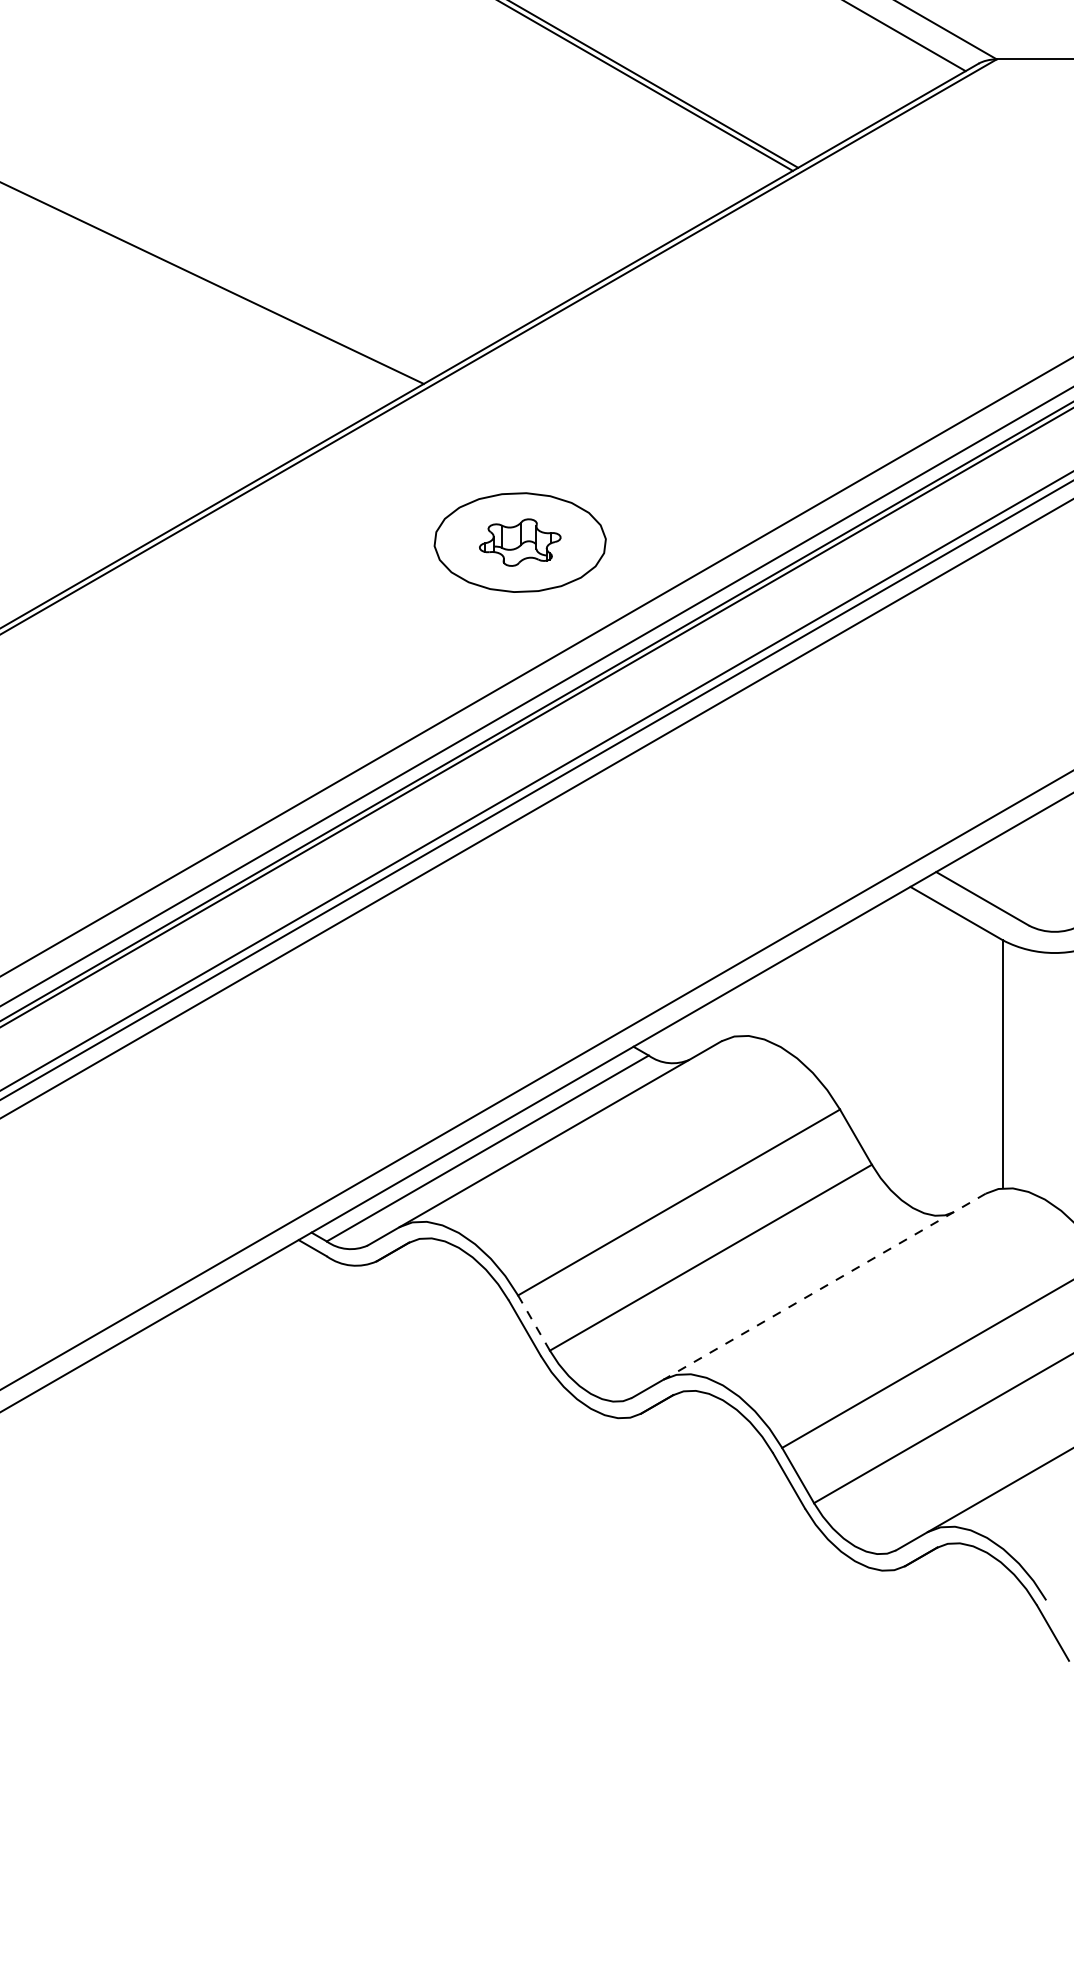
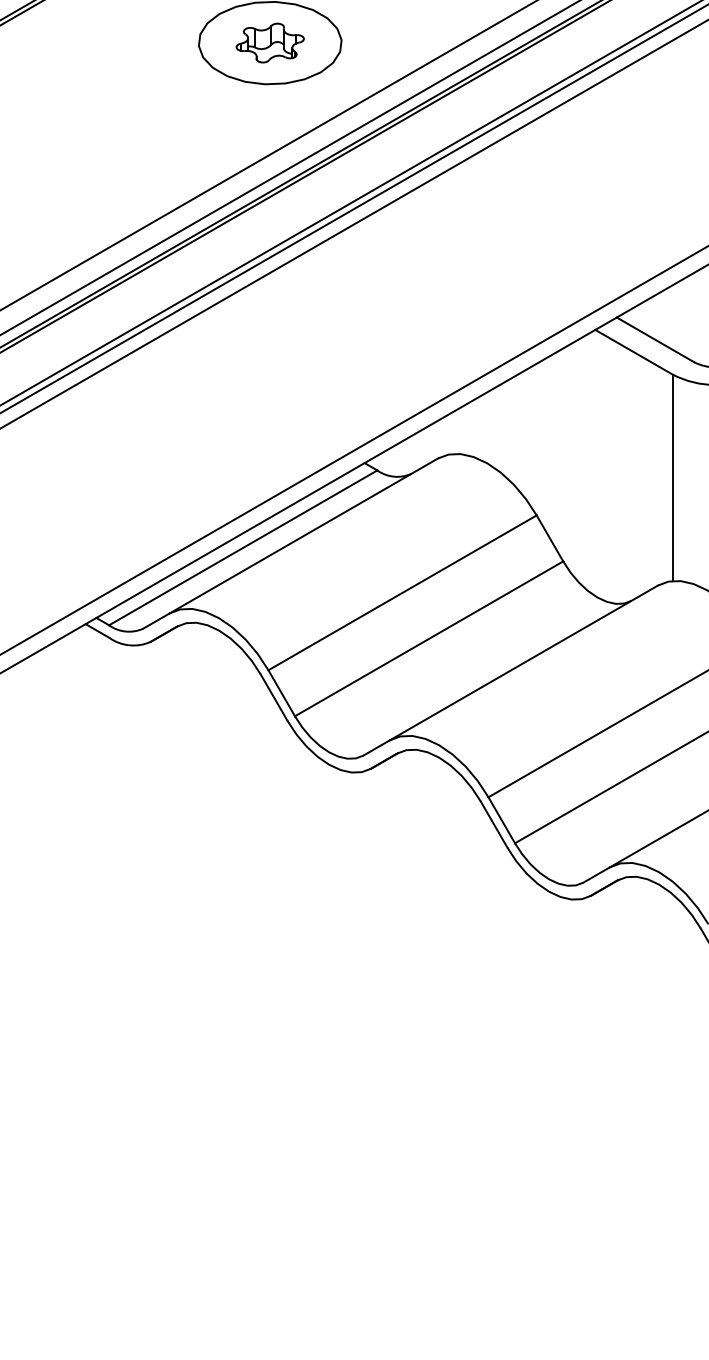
line: (824, 1286) -> (523, 662), dashed -> solid
line: (534, 1323) -> (282, 693), dashed -> solid

